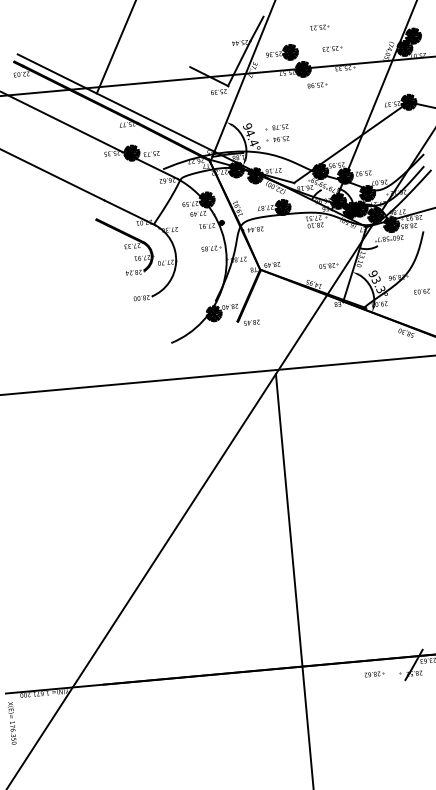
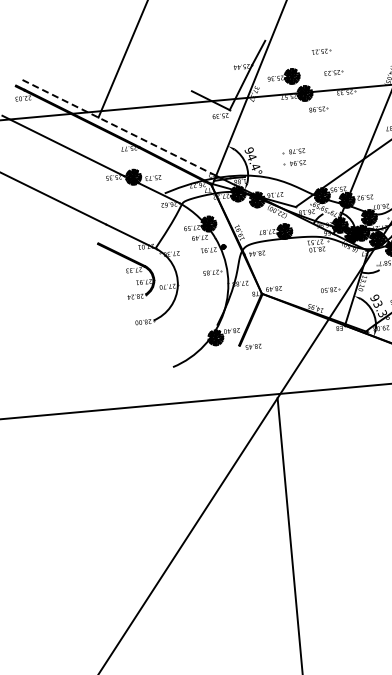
line: (116, 103) -> (118, 127), solid -> dashed
part: (277, 132) -> (294, 156), moved

